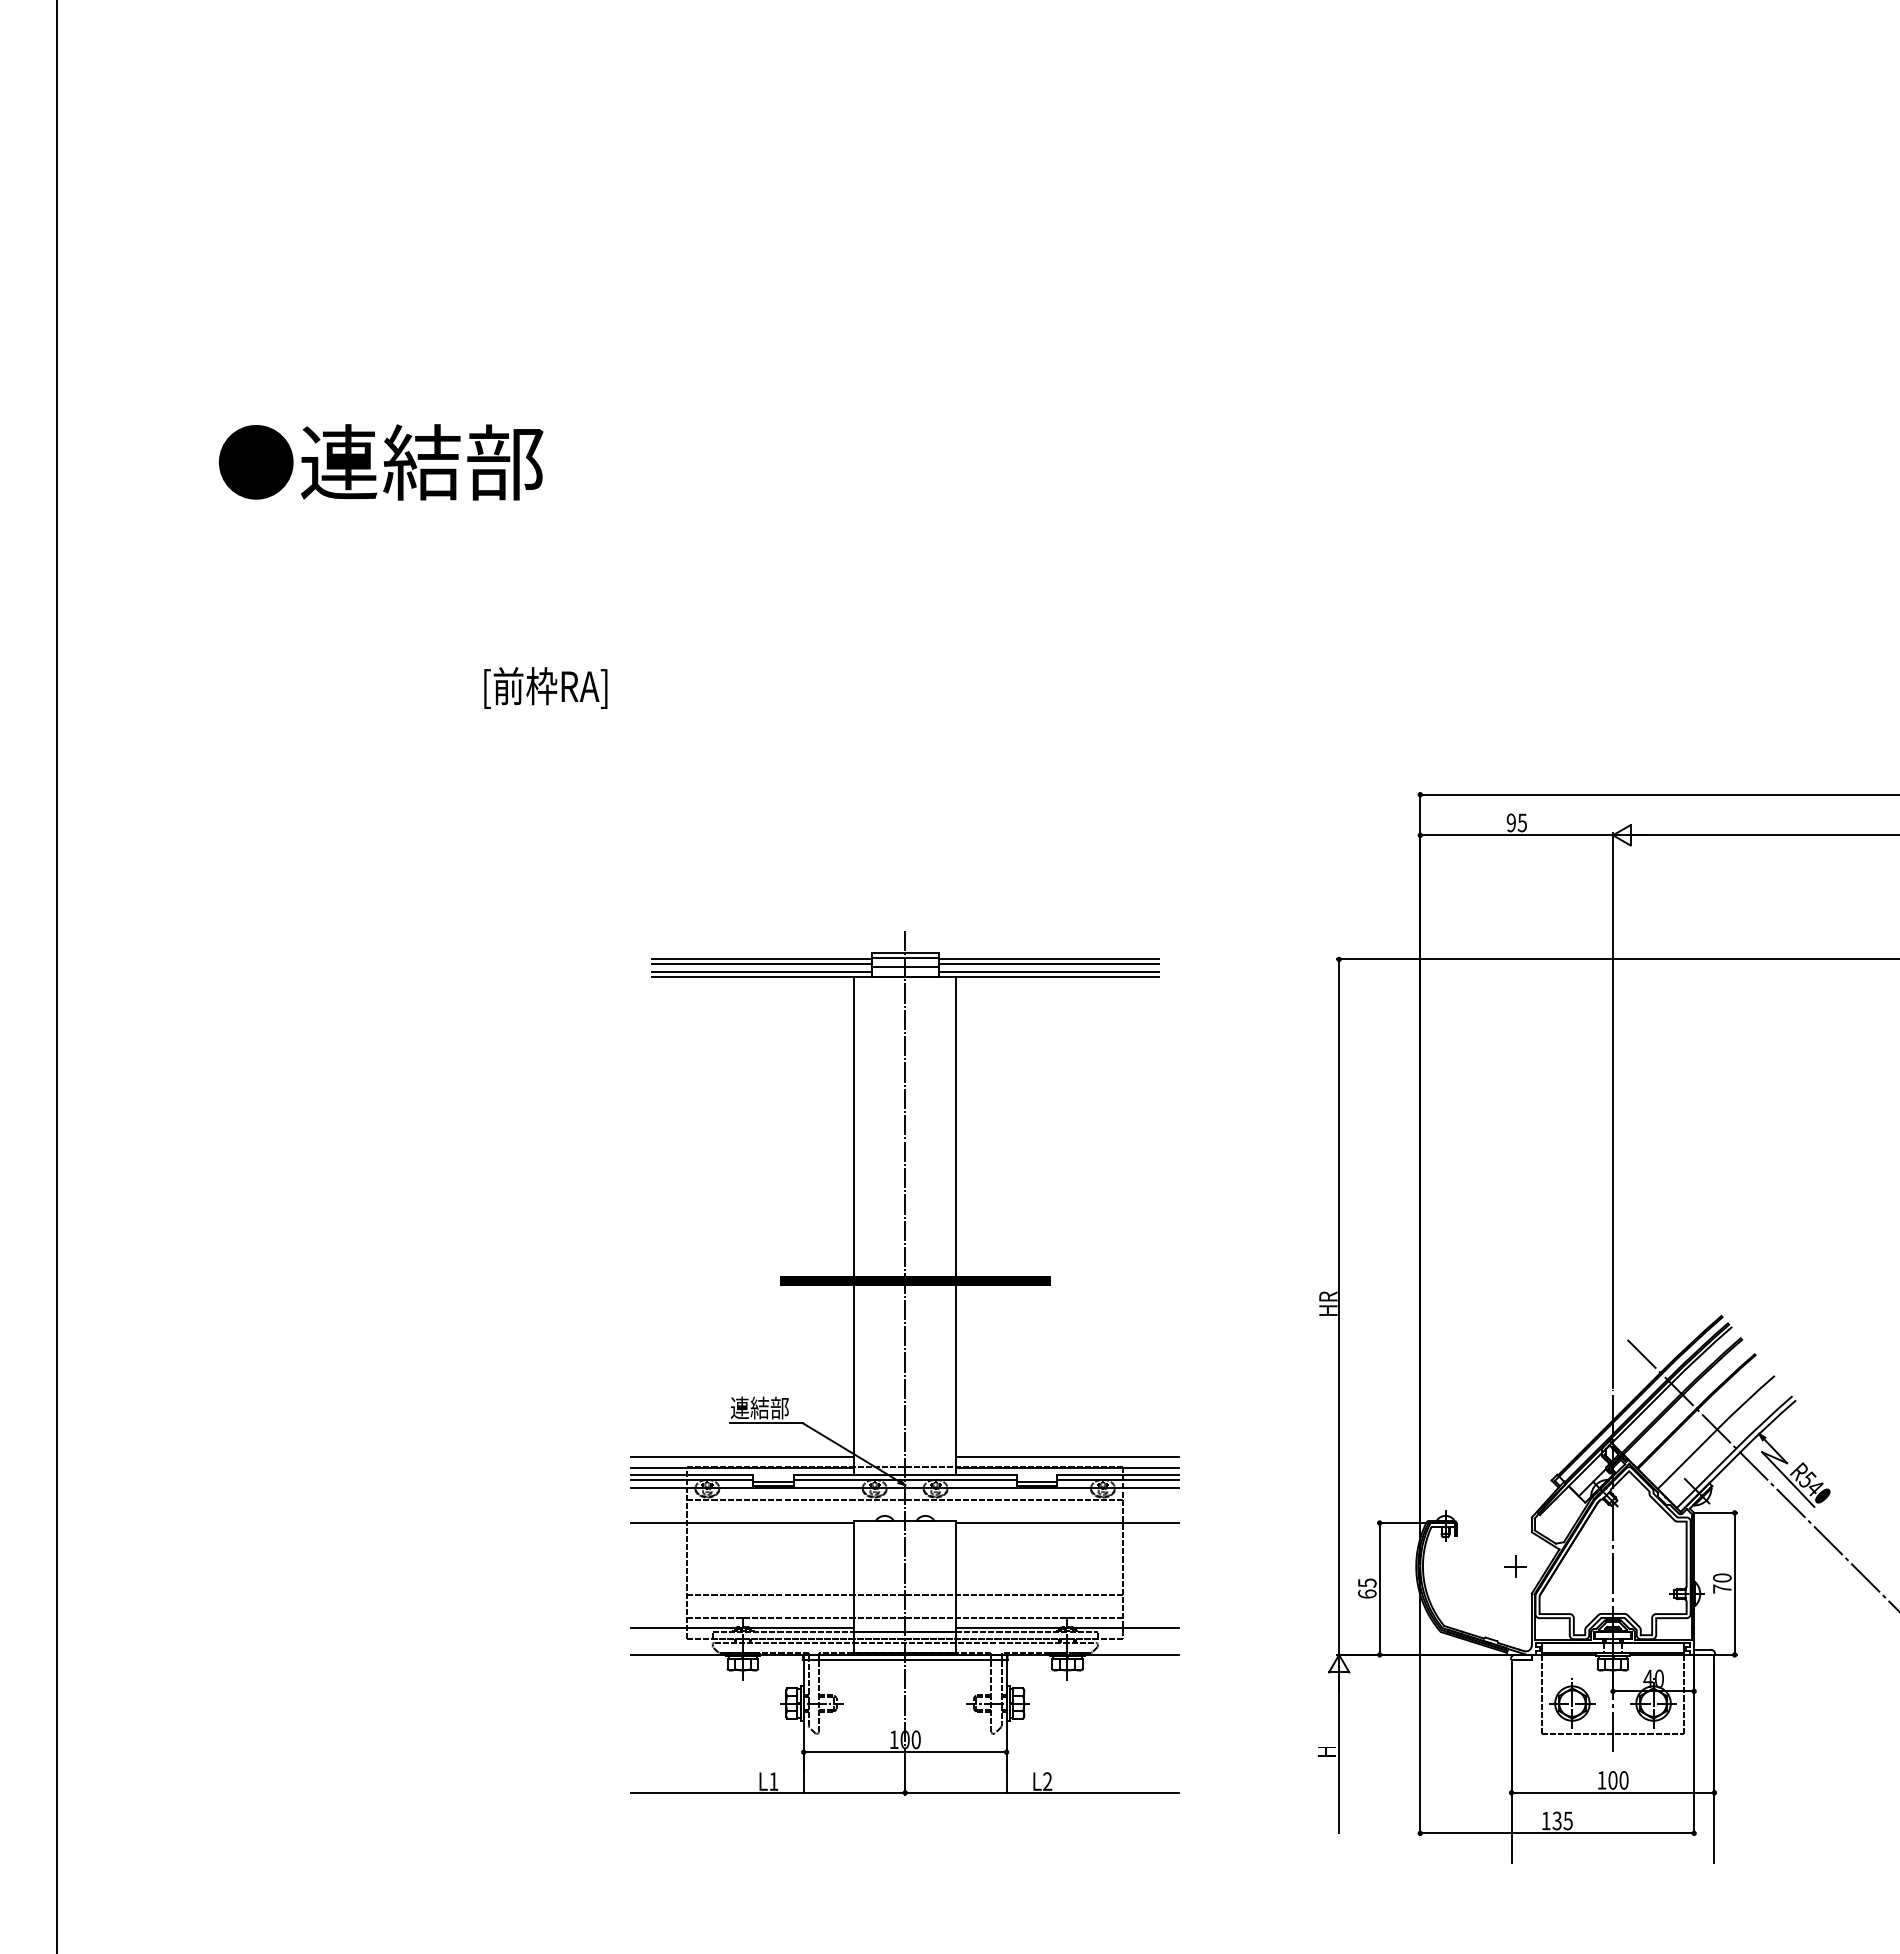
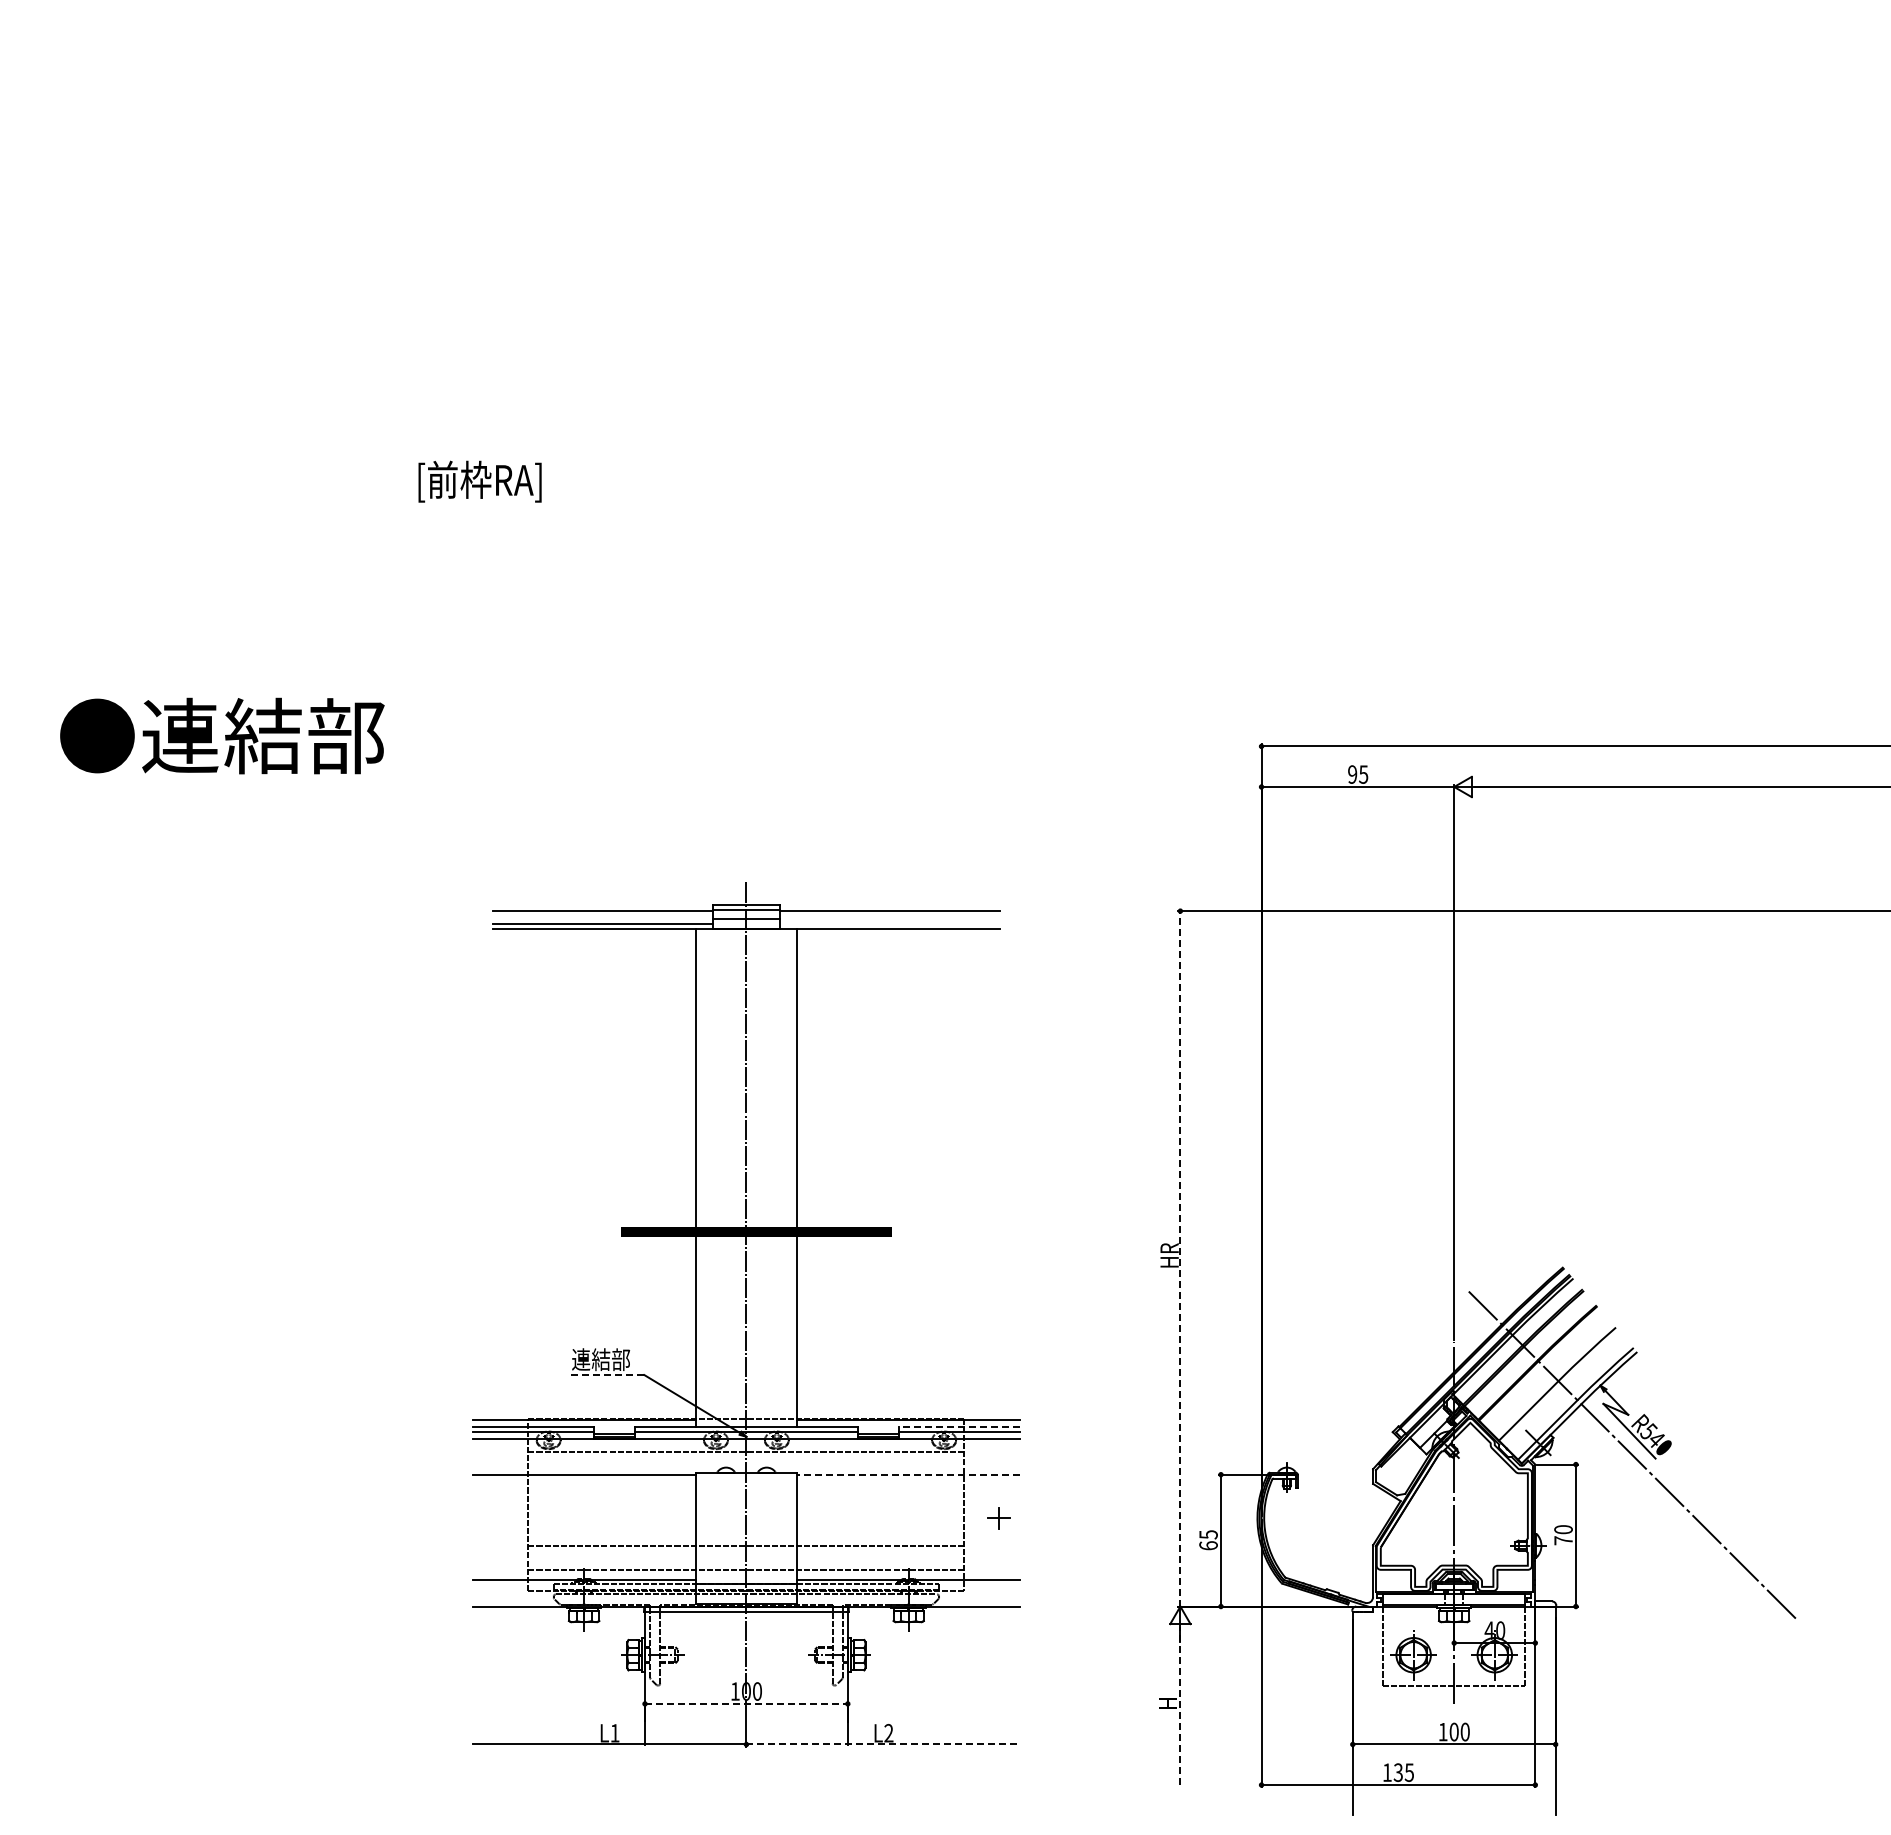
text: (381, 462) -> (222, 736), moved
text: (545, 687) -> (479, 481), moved
line: (761, 964) -> (602, 916), removed
line: (1048, 964) -> (889, 916), removed
line: (1048, 972) -> (889, 924), removed
line: (1339, 1307) -> (1180, 1259), solid -> dashed
line: (766, 1423) -> (607, 1375), solid -> dashed
line: (742, 1457) -> (583, 1409), removed
line: (1067, 1457) -> (908, 1409), removed
line: (1118, 1474) -> (959, 1426), solid -> dashed
line: (1067, 1523) -> (908, 1475), solid -> dashed
part: (1515, 1566) -> (998, 1518), moved
line: (905, 1752) -> (746, 1704), solid -> dashed
line: (1339, 1753) -> (1180, 1705), solid -> dashed
line: (1042, 1792) -> (883, 1744), solid -> dashed

